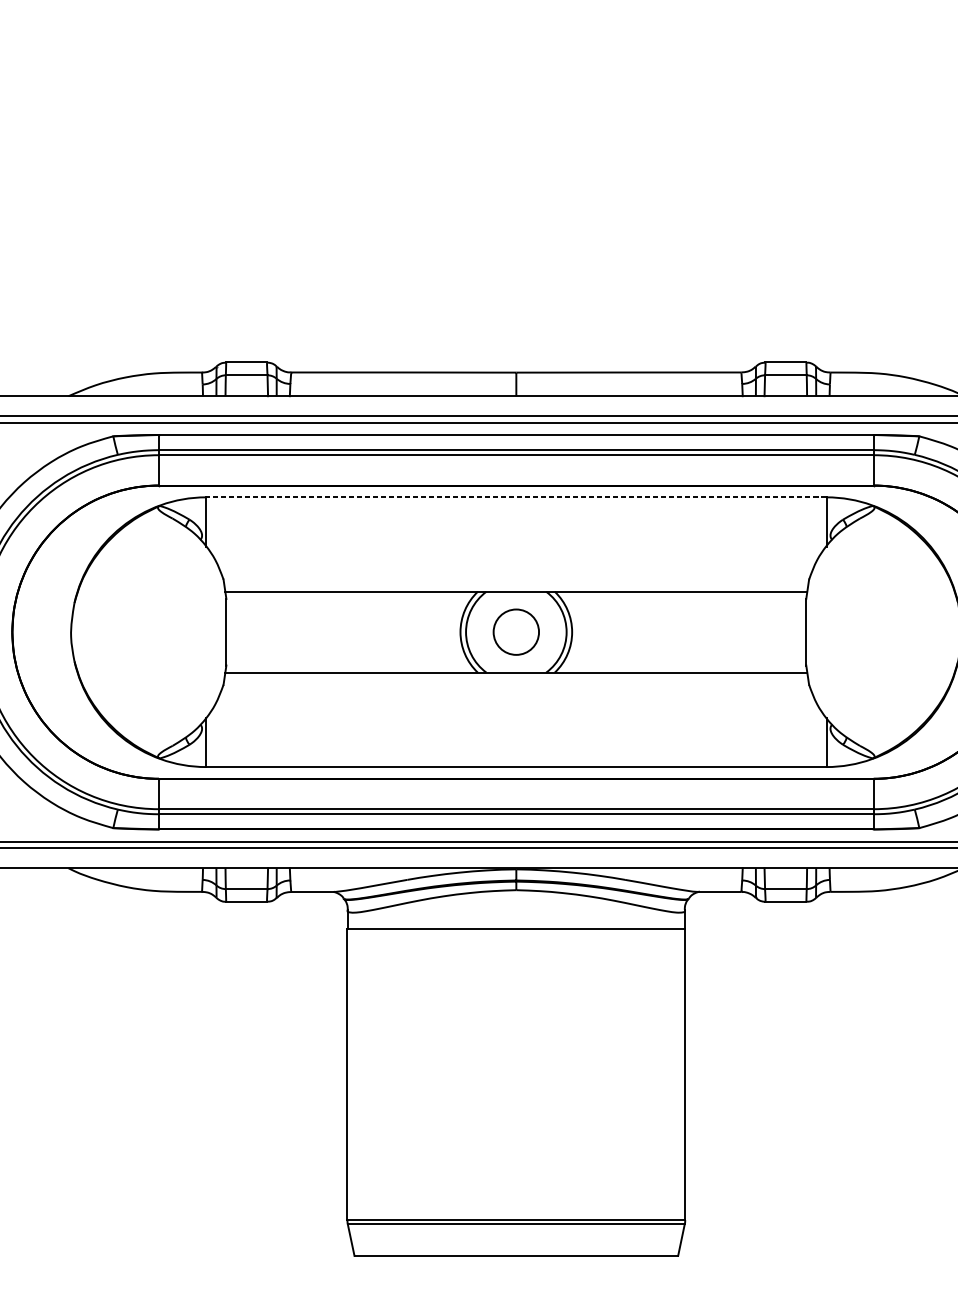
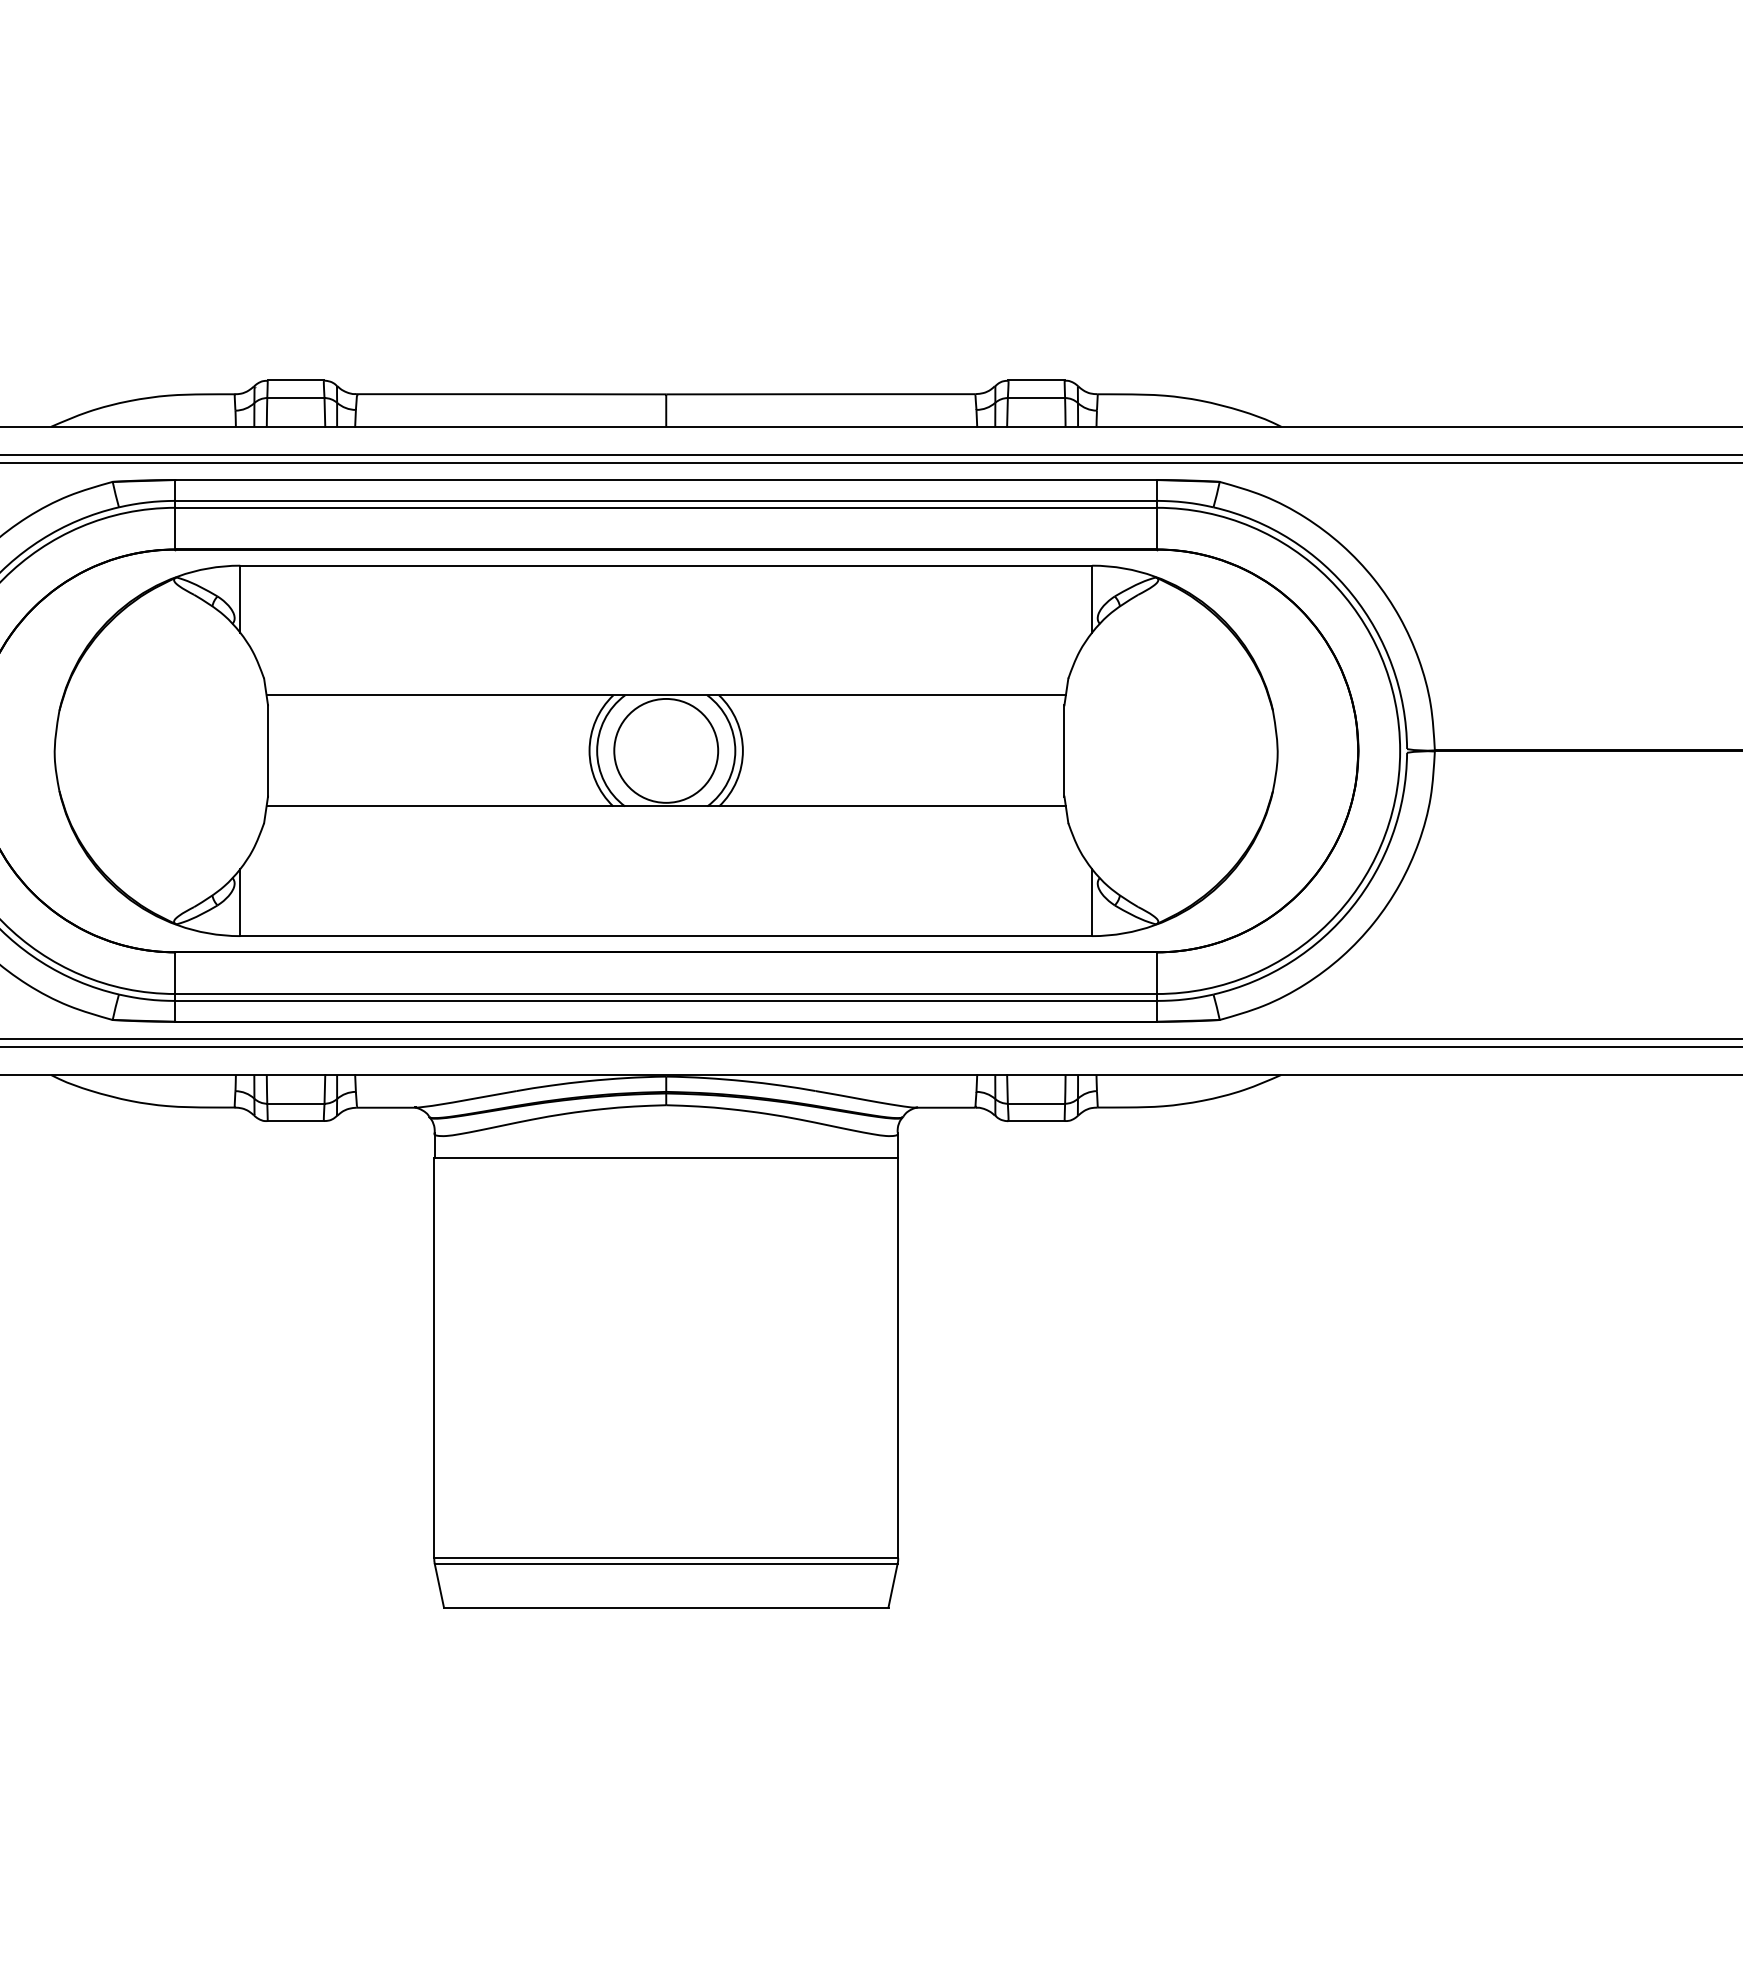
line: (516, 497) -> (666, 565), dashed -> solid
circle: (516, 631) -> (666, 750), size x1.67

